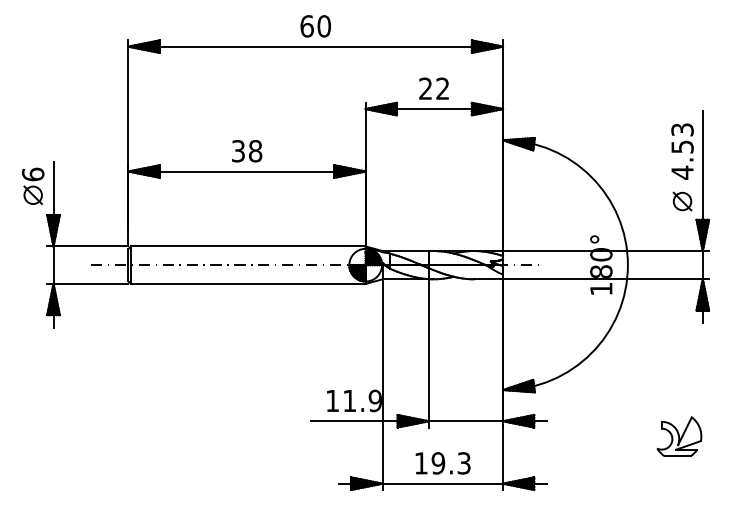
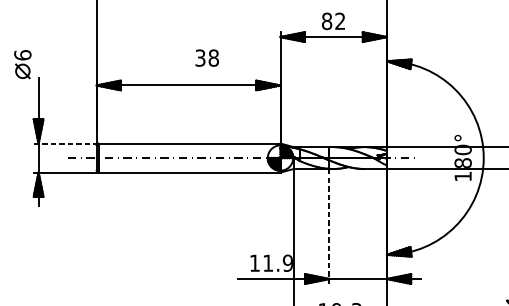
text: (425, 88) -> (326, 21), 22 -> 82
text: (247, 151) -> (207, 58), moved
part: (33, 185) -> (23, 63), moved
line: (87, 246) -> (64, 143), solid -> dashed
line: (428, 353) -> (329, 226), solid -> dashed

